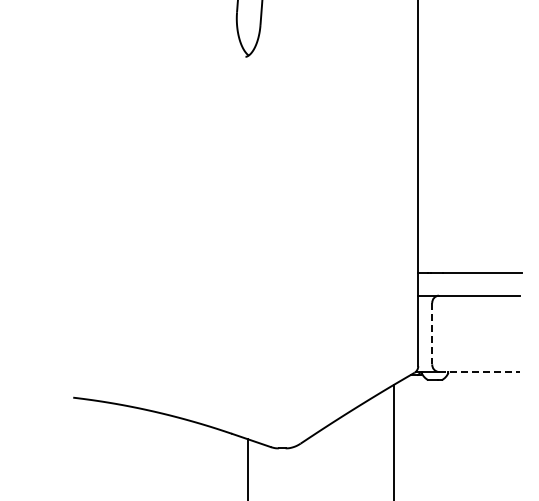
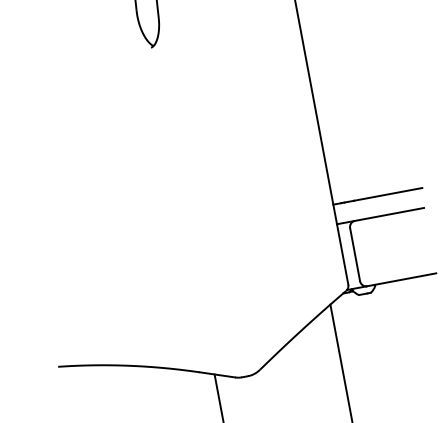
line: (432, 333) -> (355, 254), dashed -> solid
line: (479, 372) -> (401, 280), dashed -> solid

